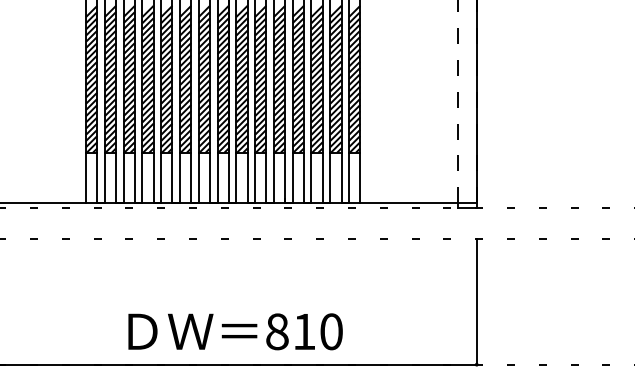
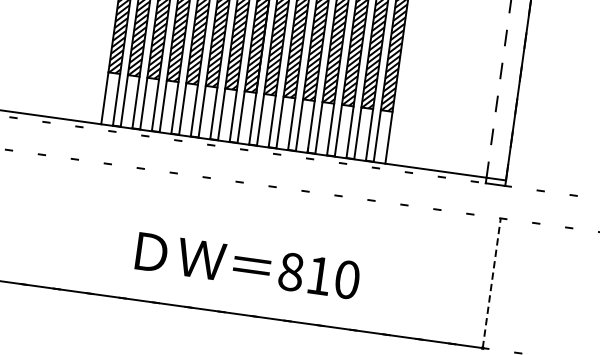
line: (476, 302) -> (491, 283), solid -> dashed
text: (235, 331) -> (247, 265), moved

